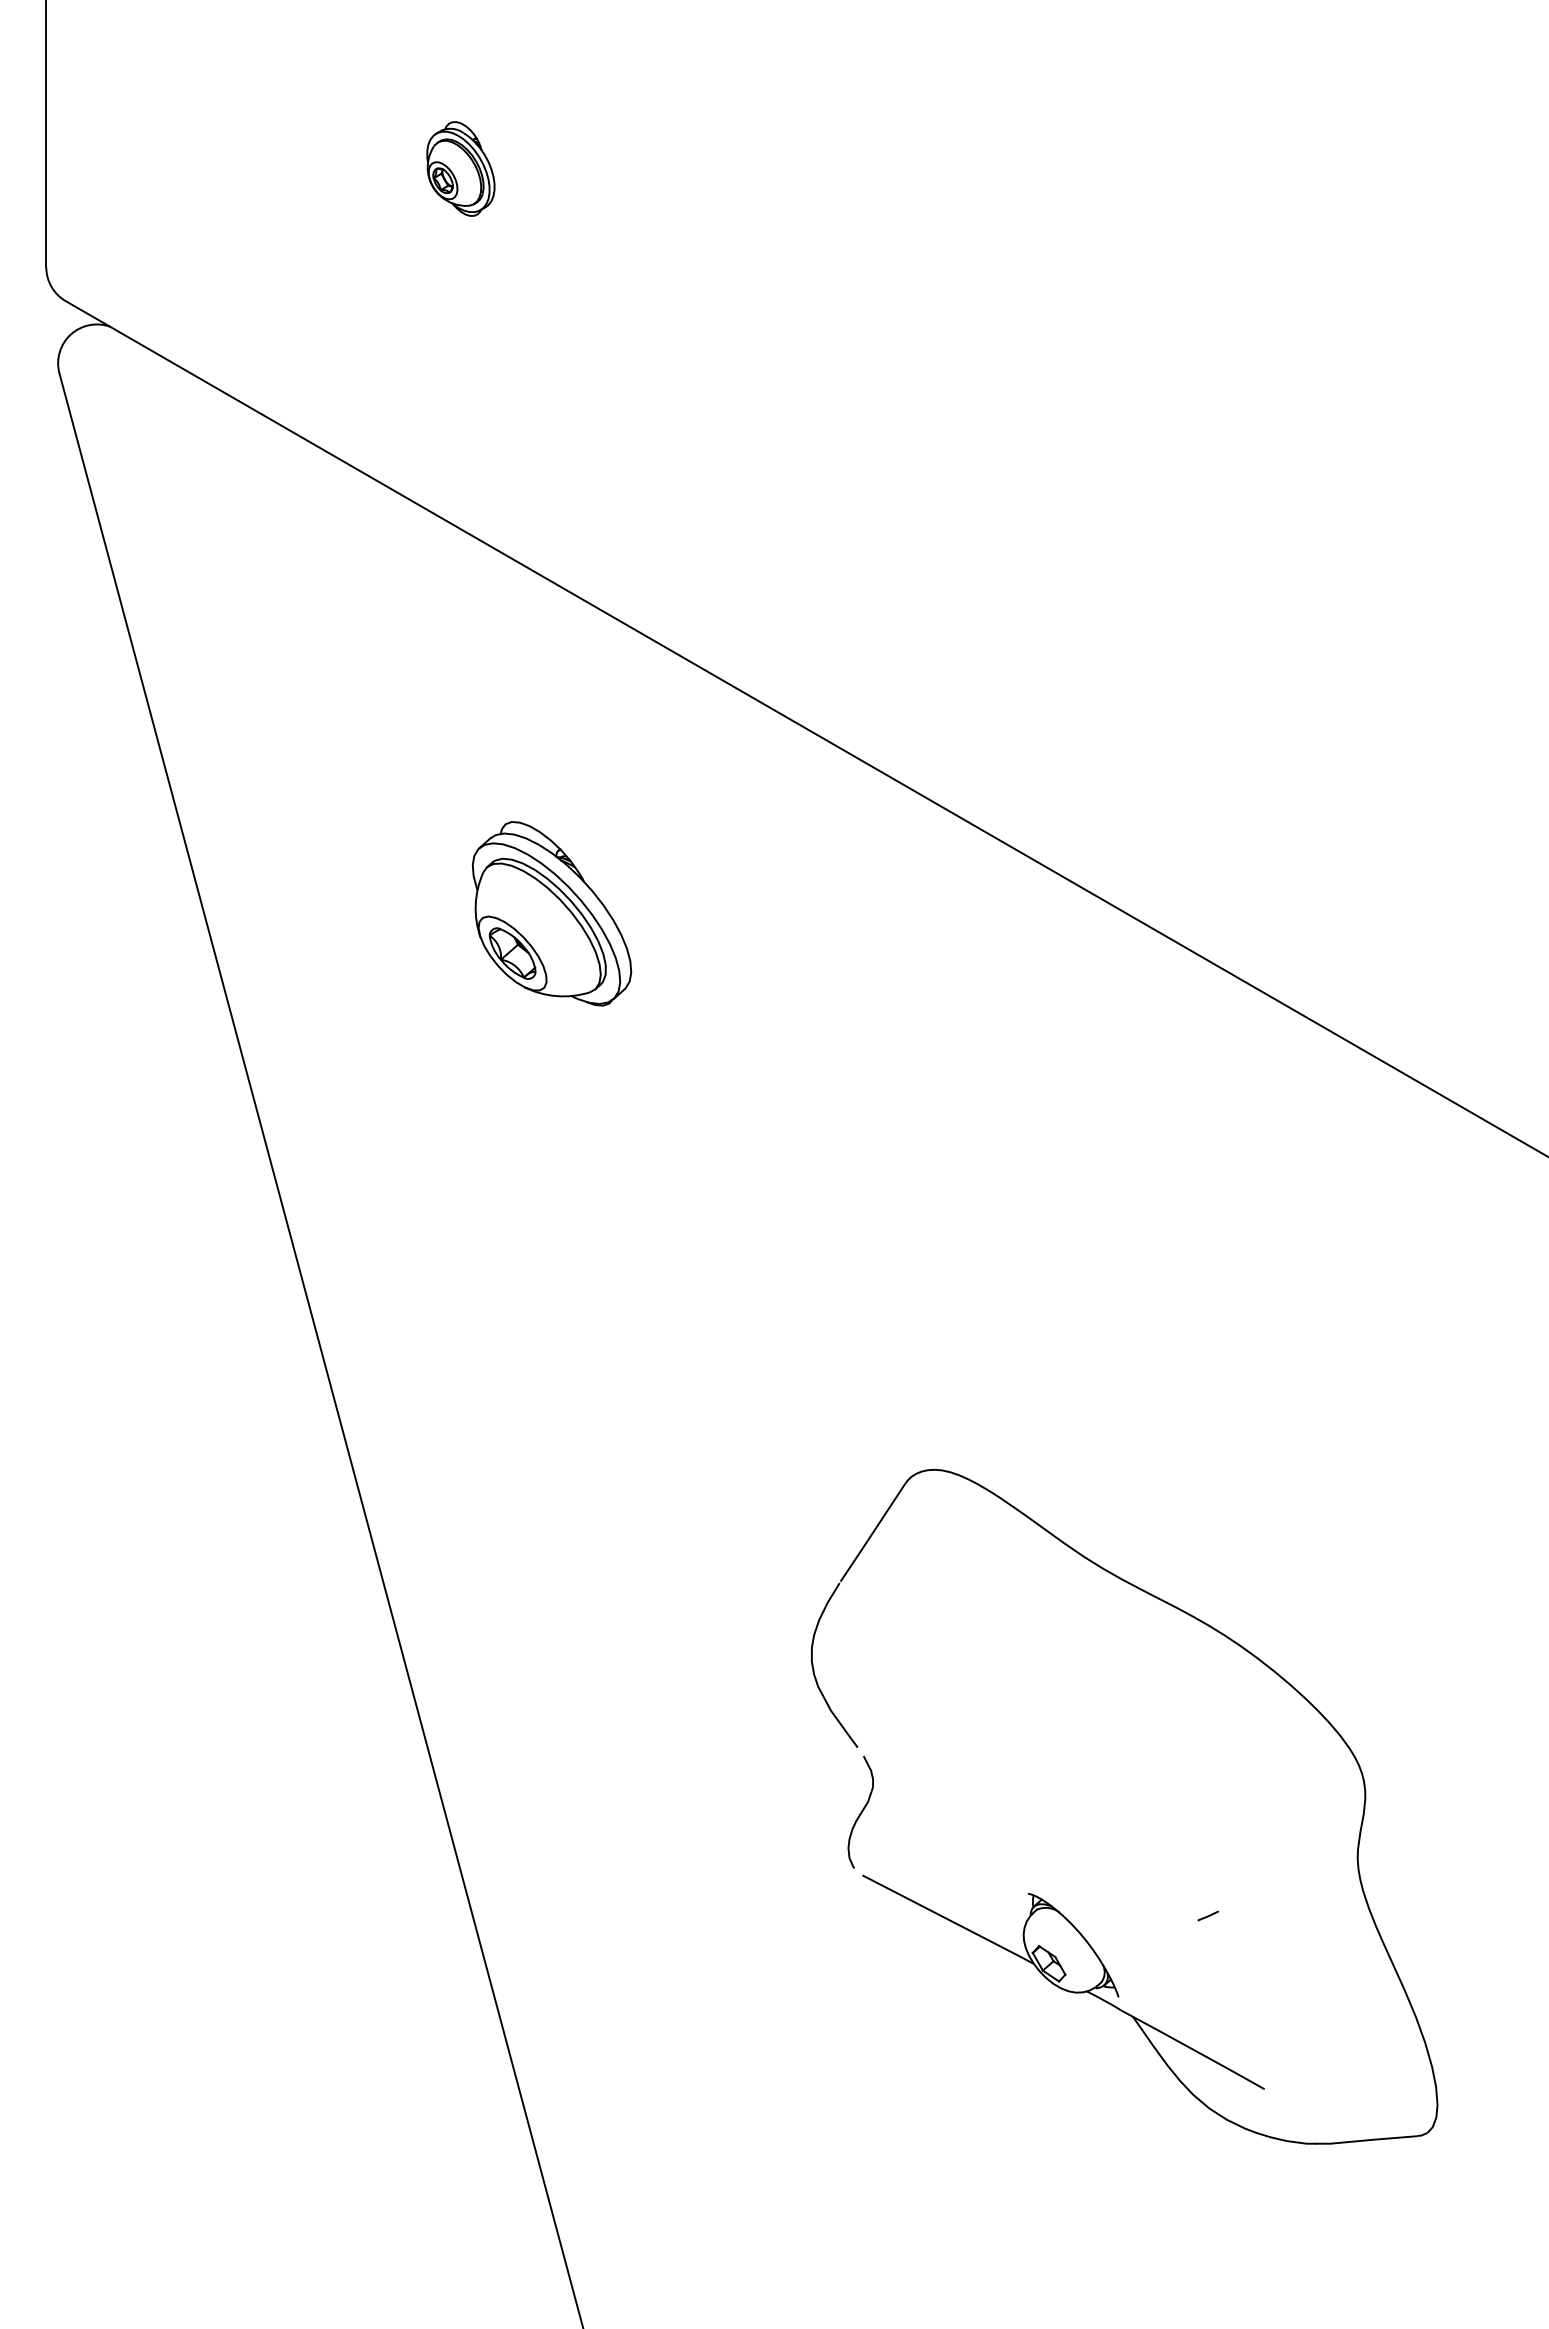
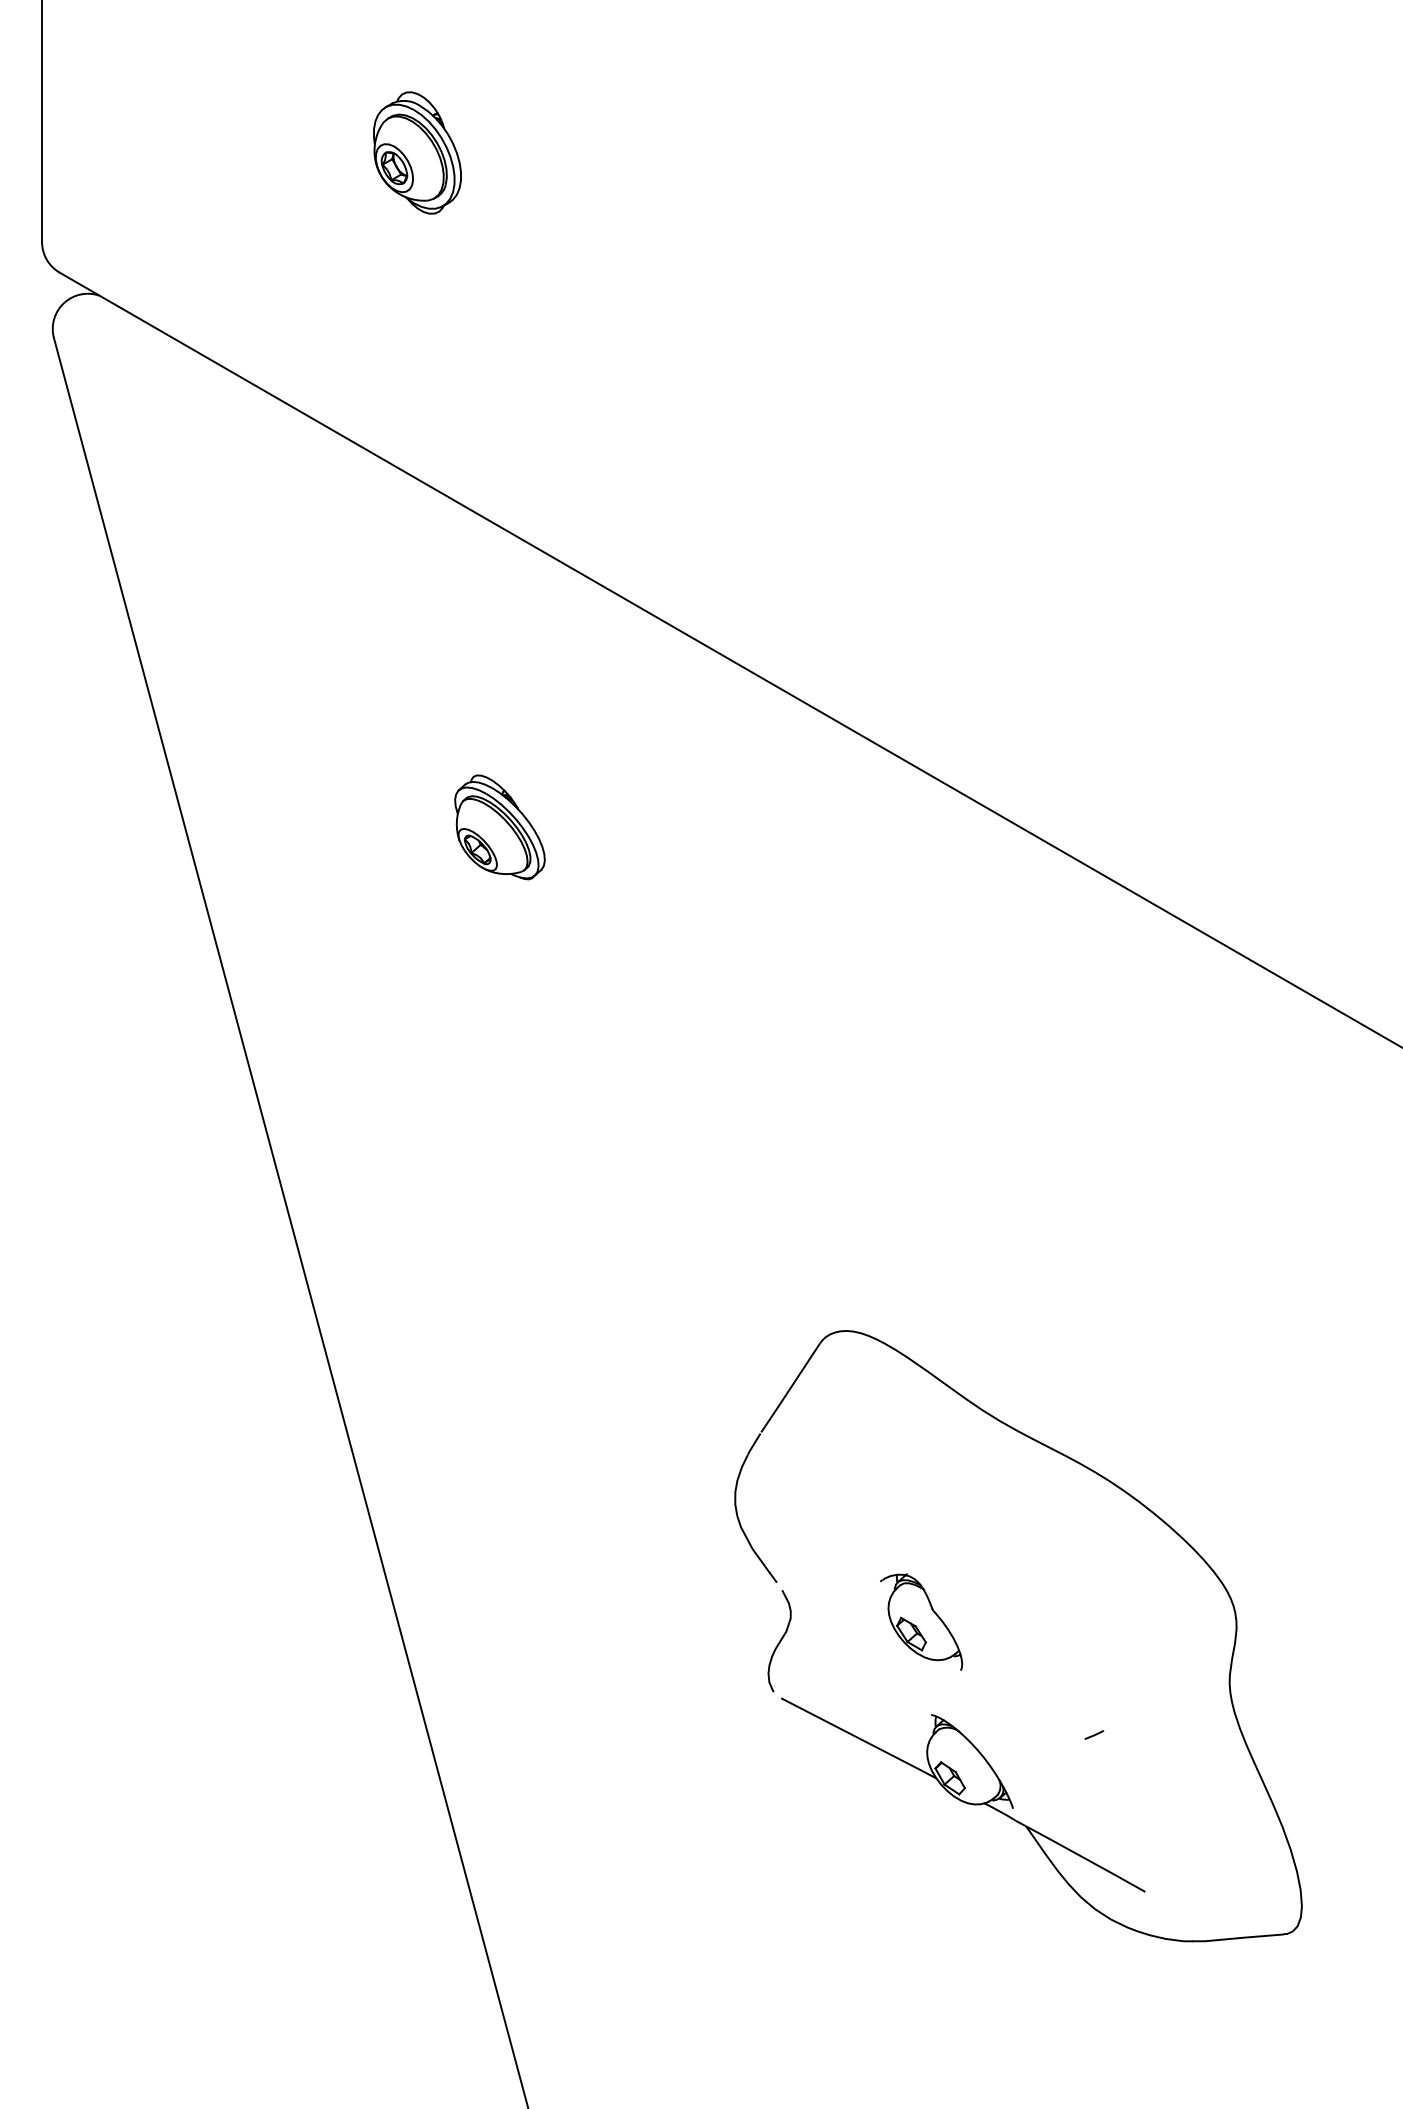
part: (460, 168) -> (417, 152), size x1.43
part: (551, 913) -> (499, 827), size x0.62
part: (1017, 1791) -> (921, 1622), added

